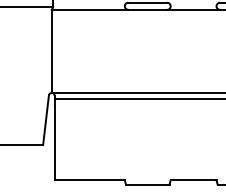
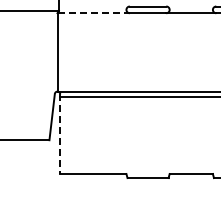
line: (90, 10) -> (94, 13), solid -> dashed
line: (54, 138) -> (60, 134), solid -> dashed

